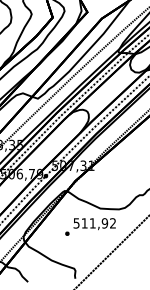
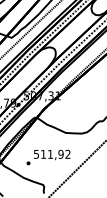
text: (90, 226) -> (48, 157), moved

